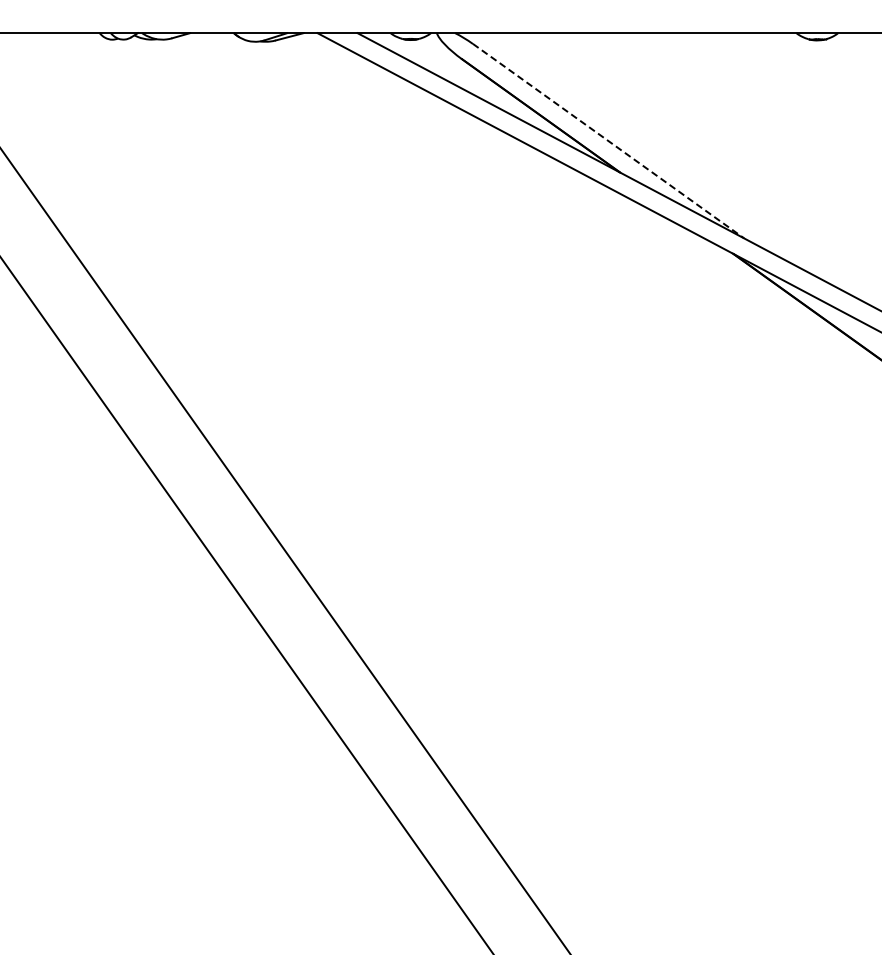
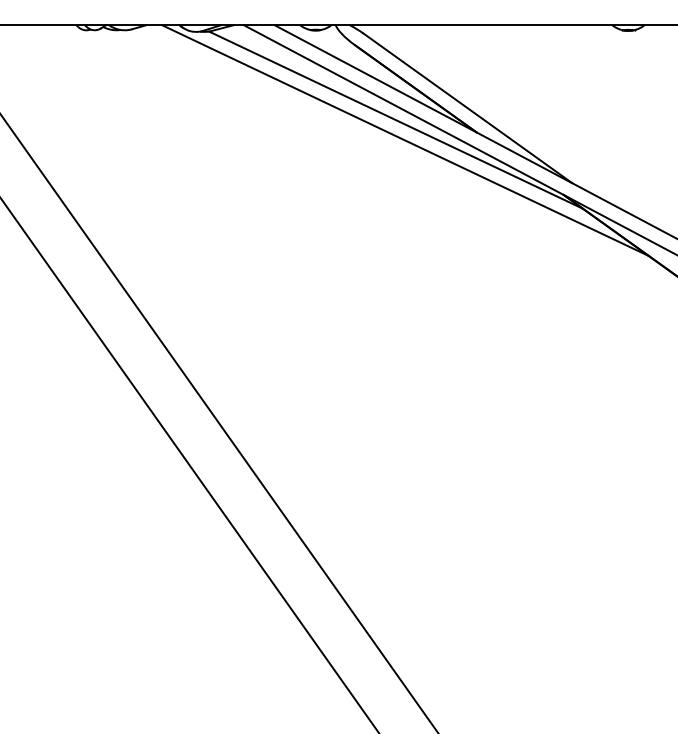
line: (608, 141) -> (467, 108), dashed -> solid
line: (515, 156) -> (396, 120), added
line: (527, 182) -> (405, 140), added

